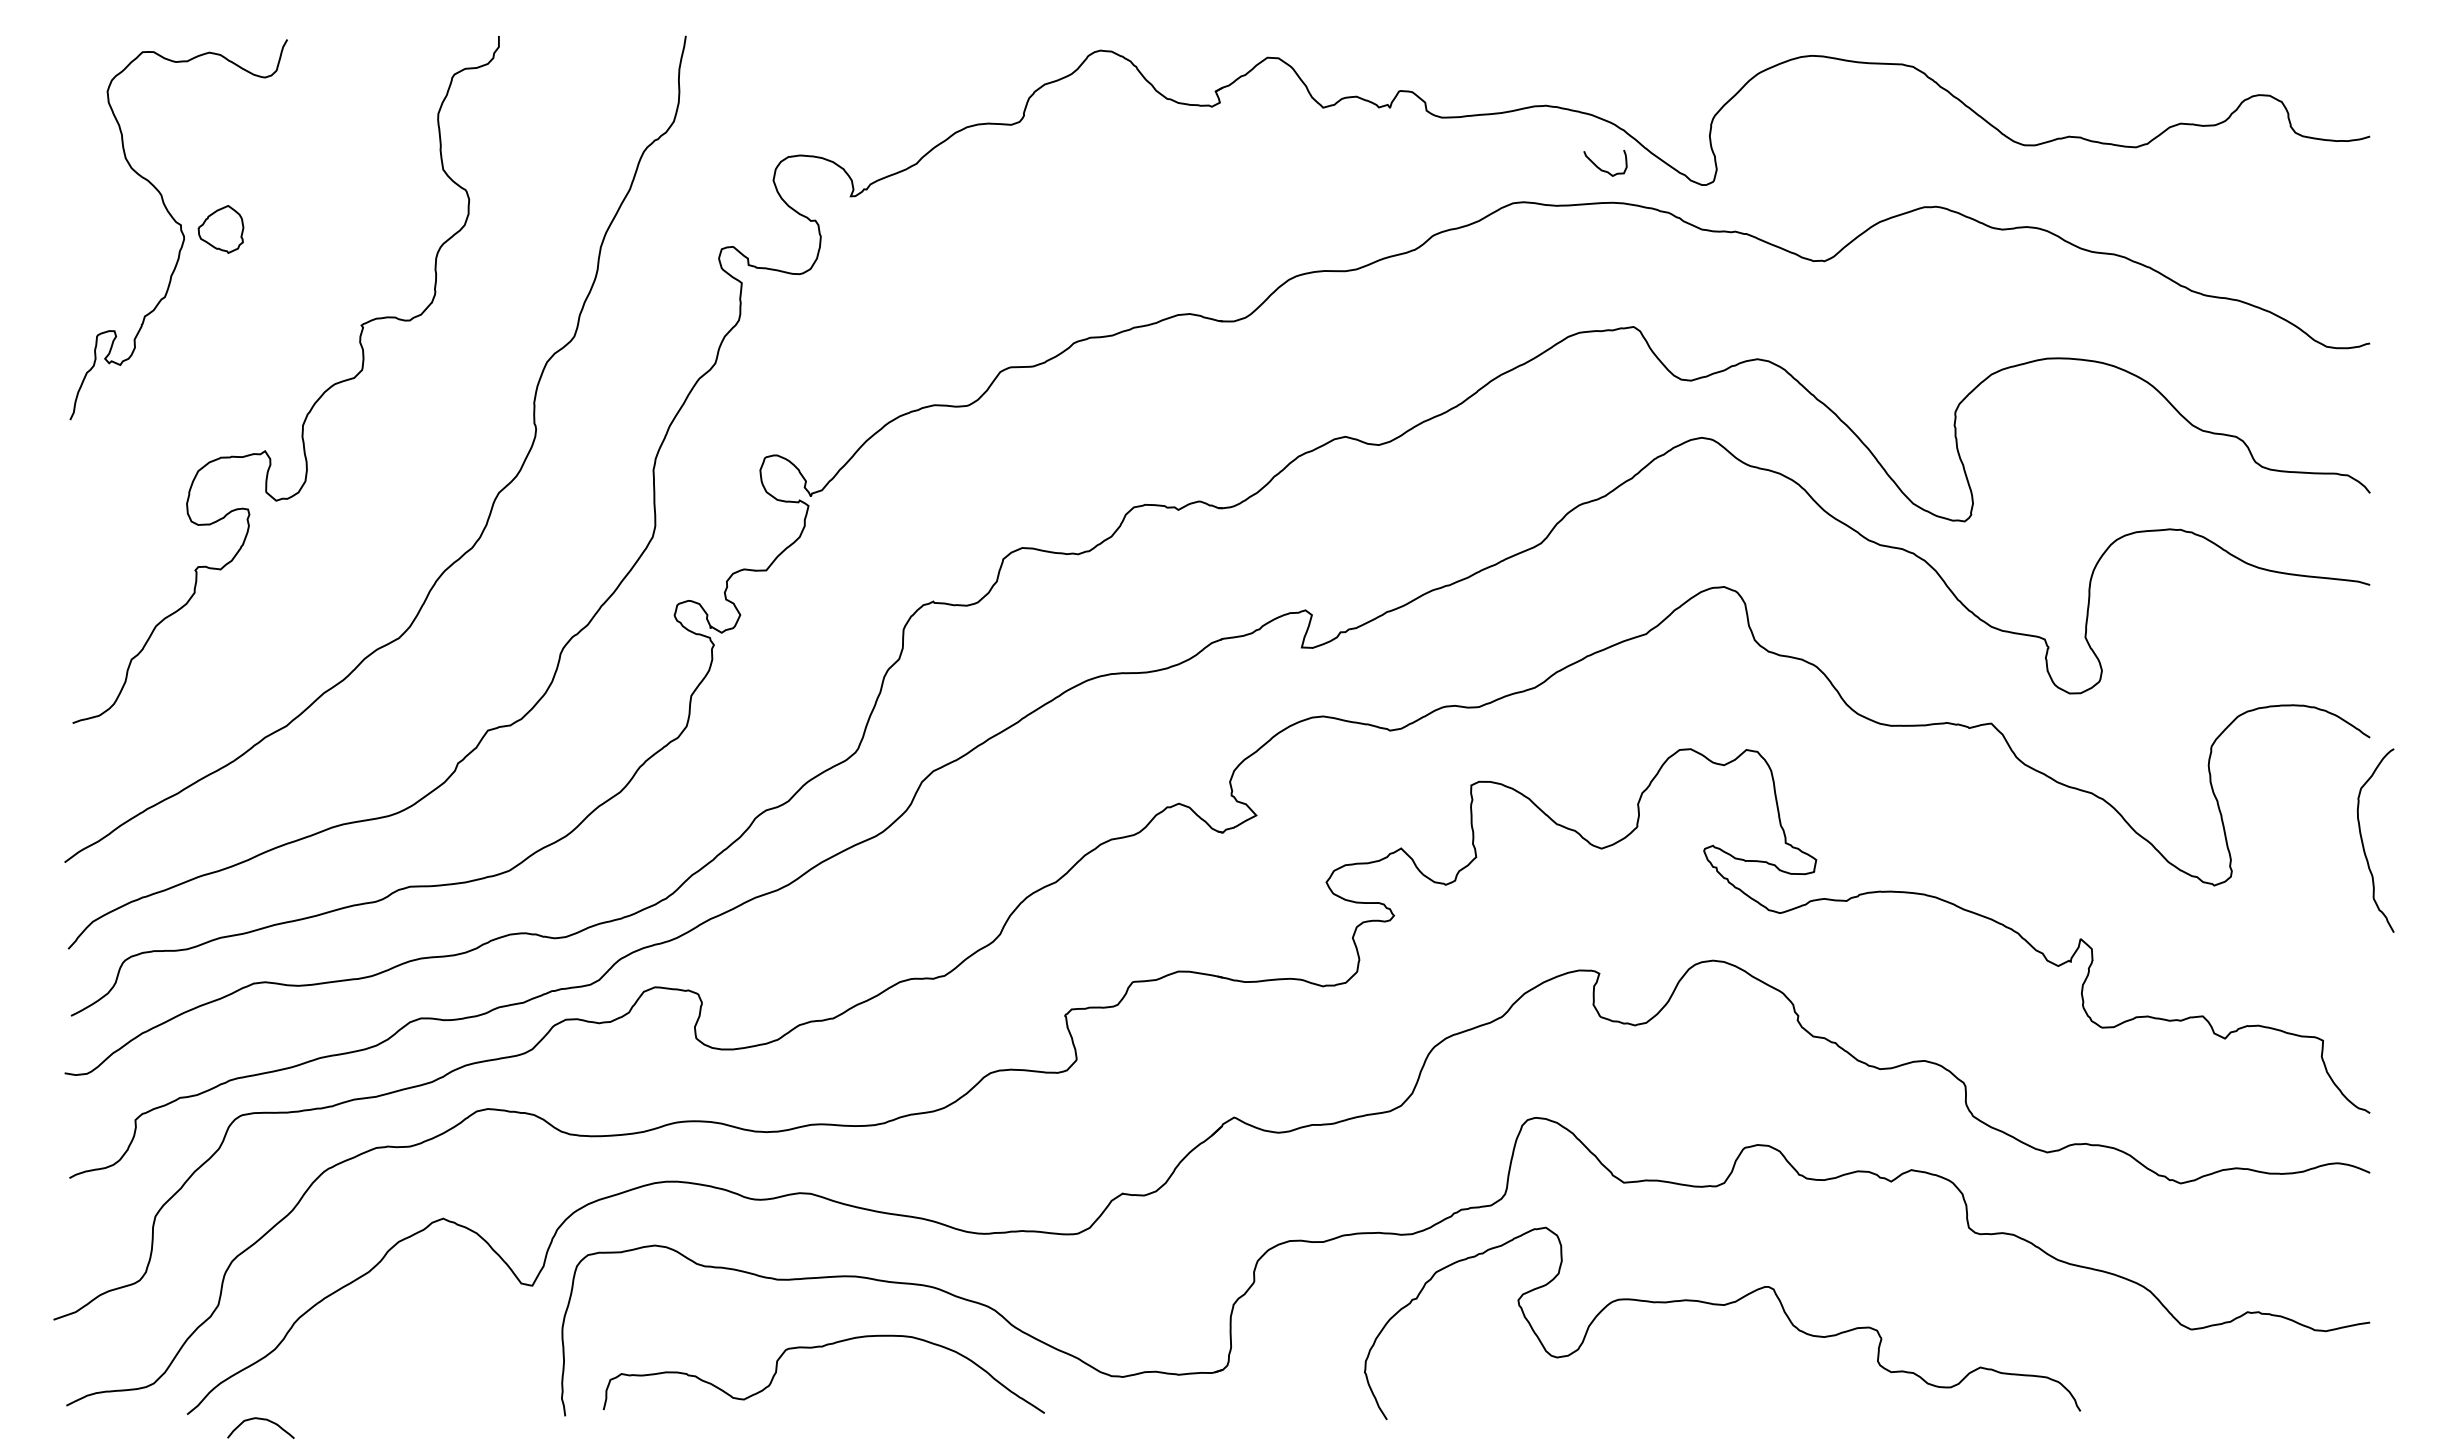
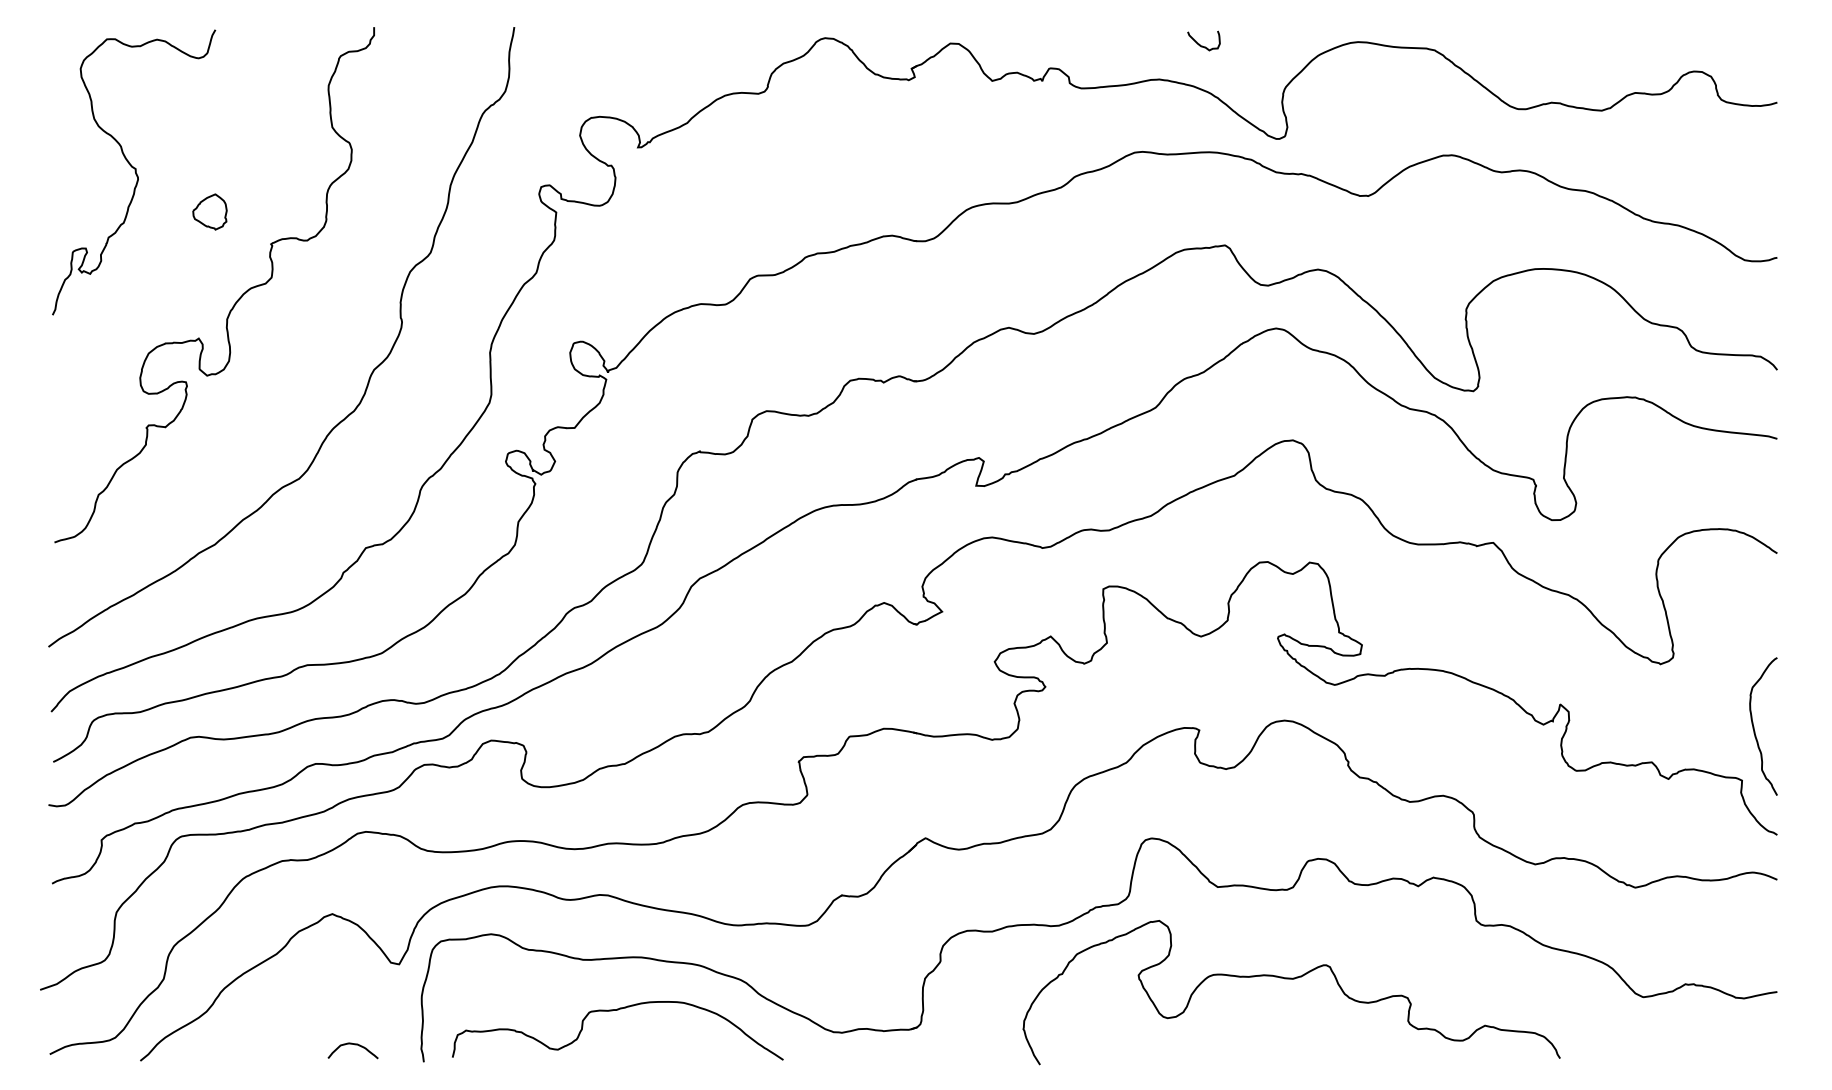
curve: (1602, 169) -> (1201, 45), moved
part: (220, 229) -> (209, 212), moved
curve: (2363, 841) -> (1754, 727), moved
curve: (263, 1420) -> (355, 1045), moved

